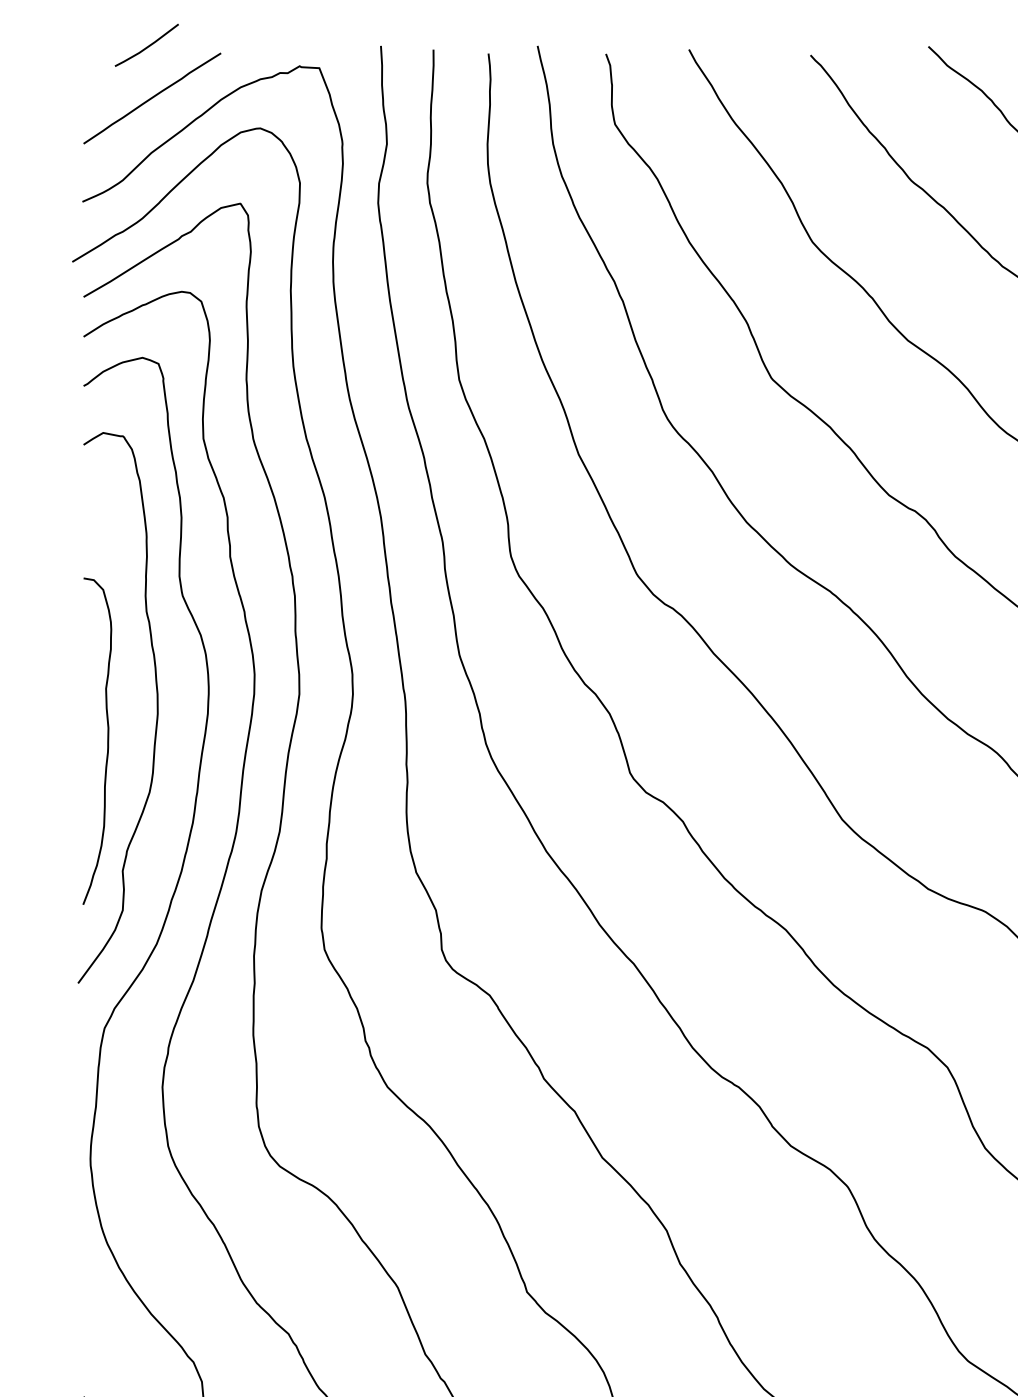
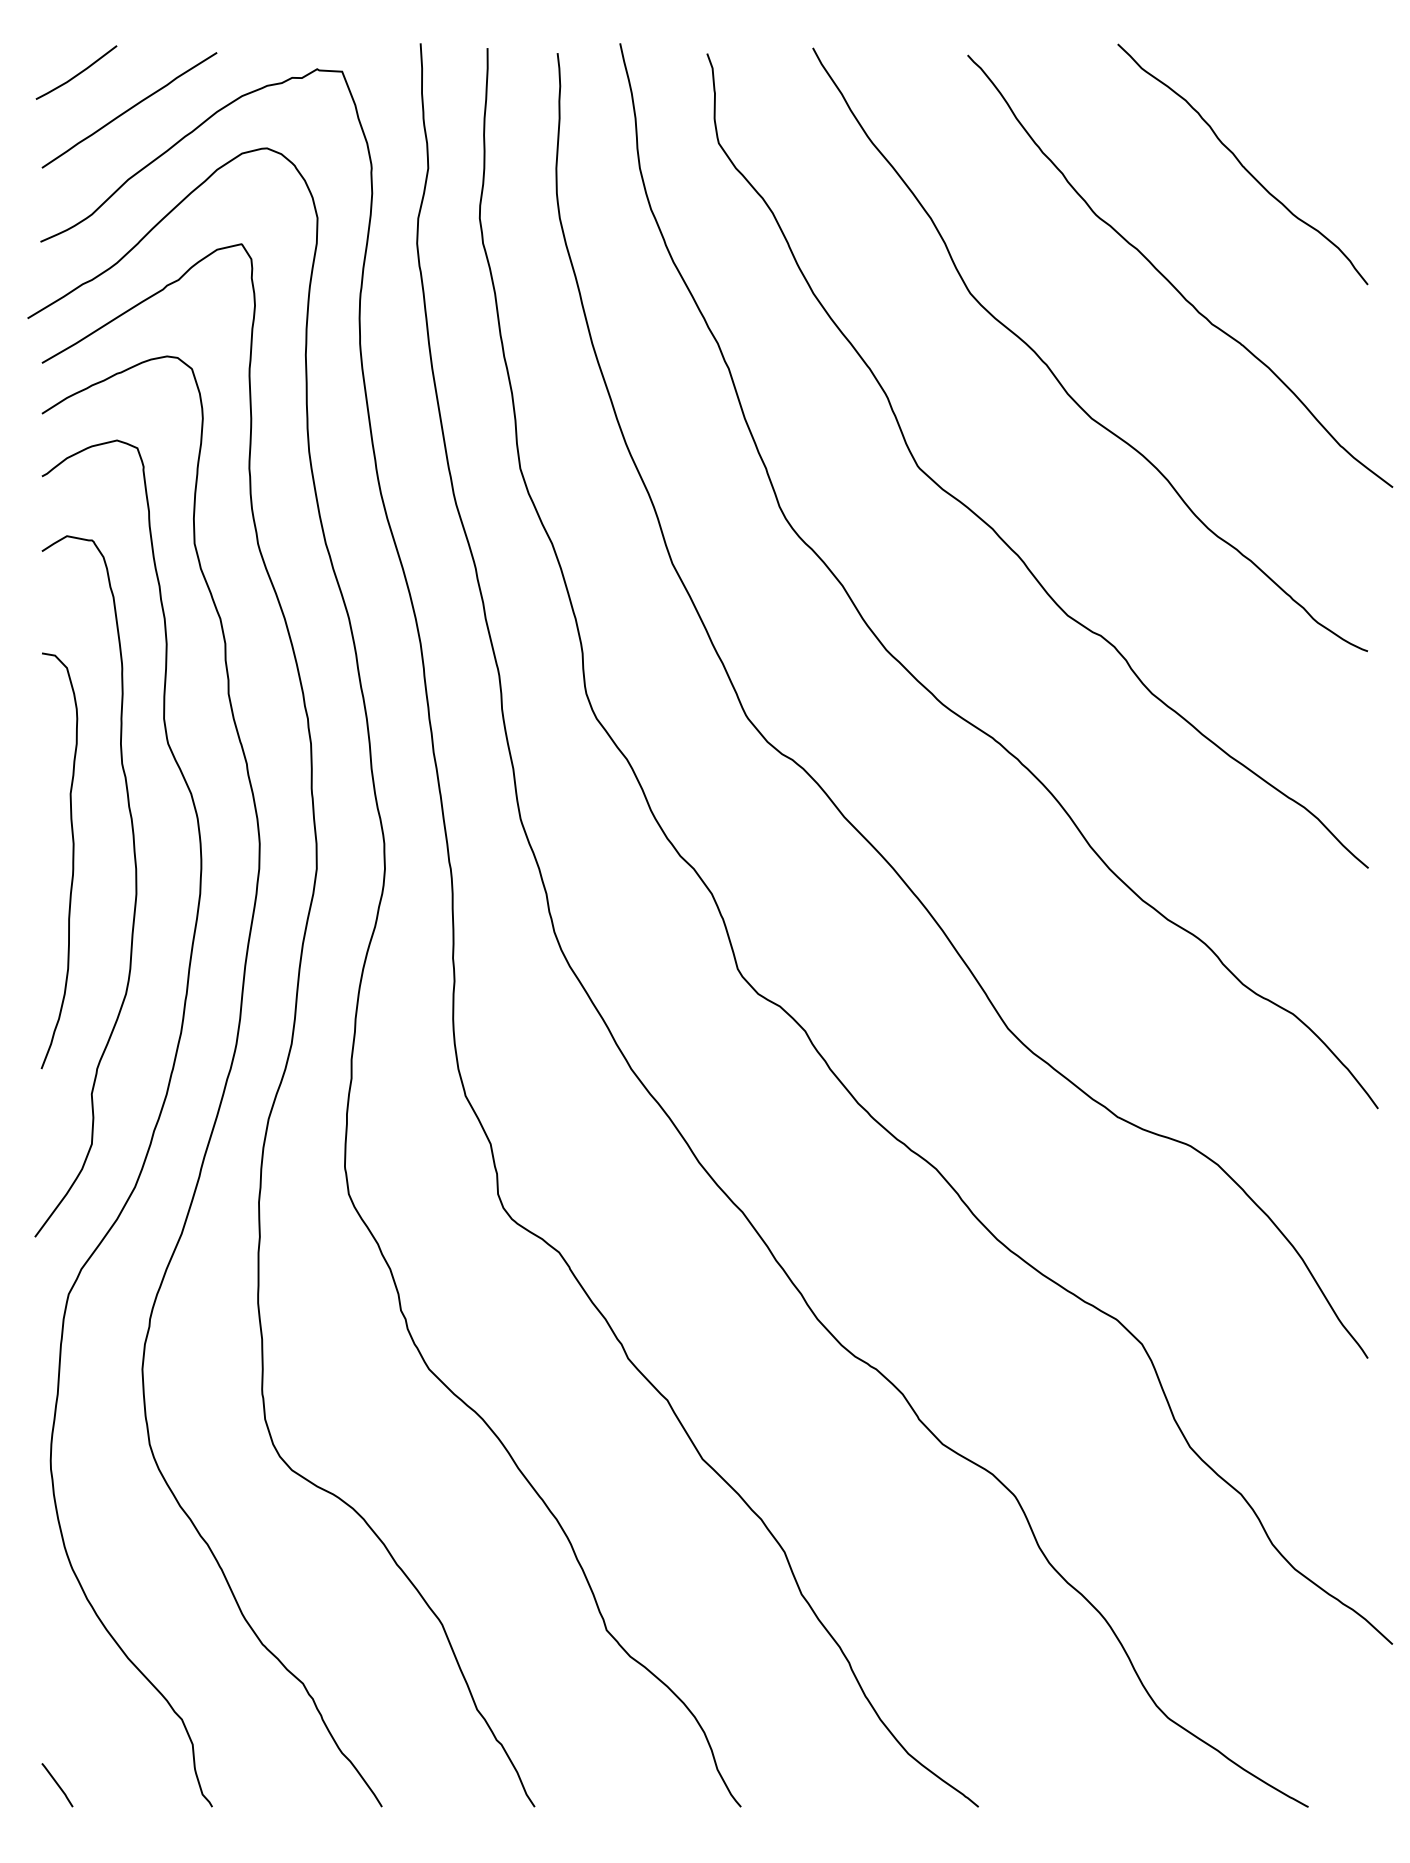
line: (147, 46) -> (77, 73), moved
curve: (107, 741) -> (72, 860), moved

